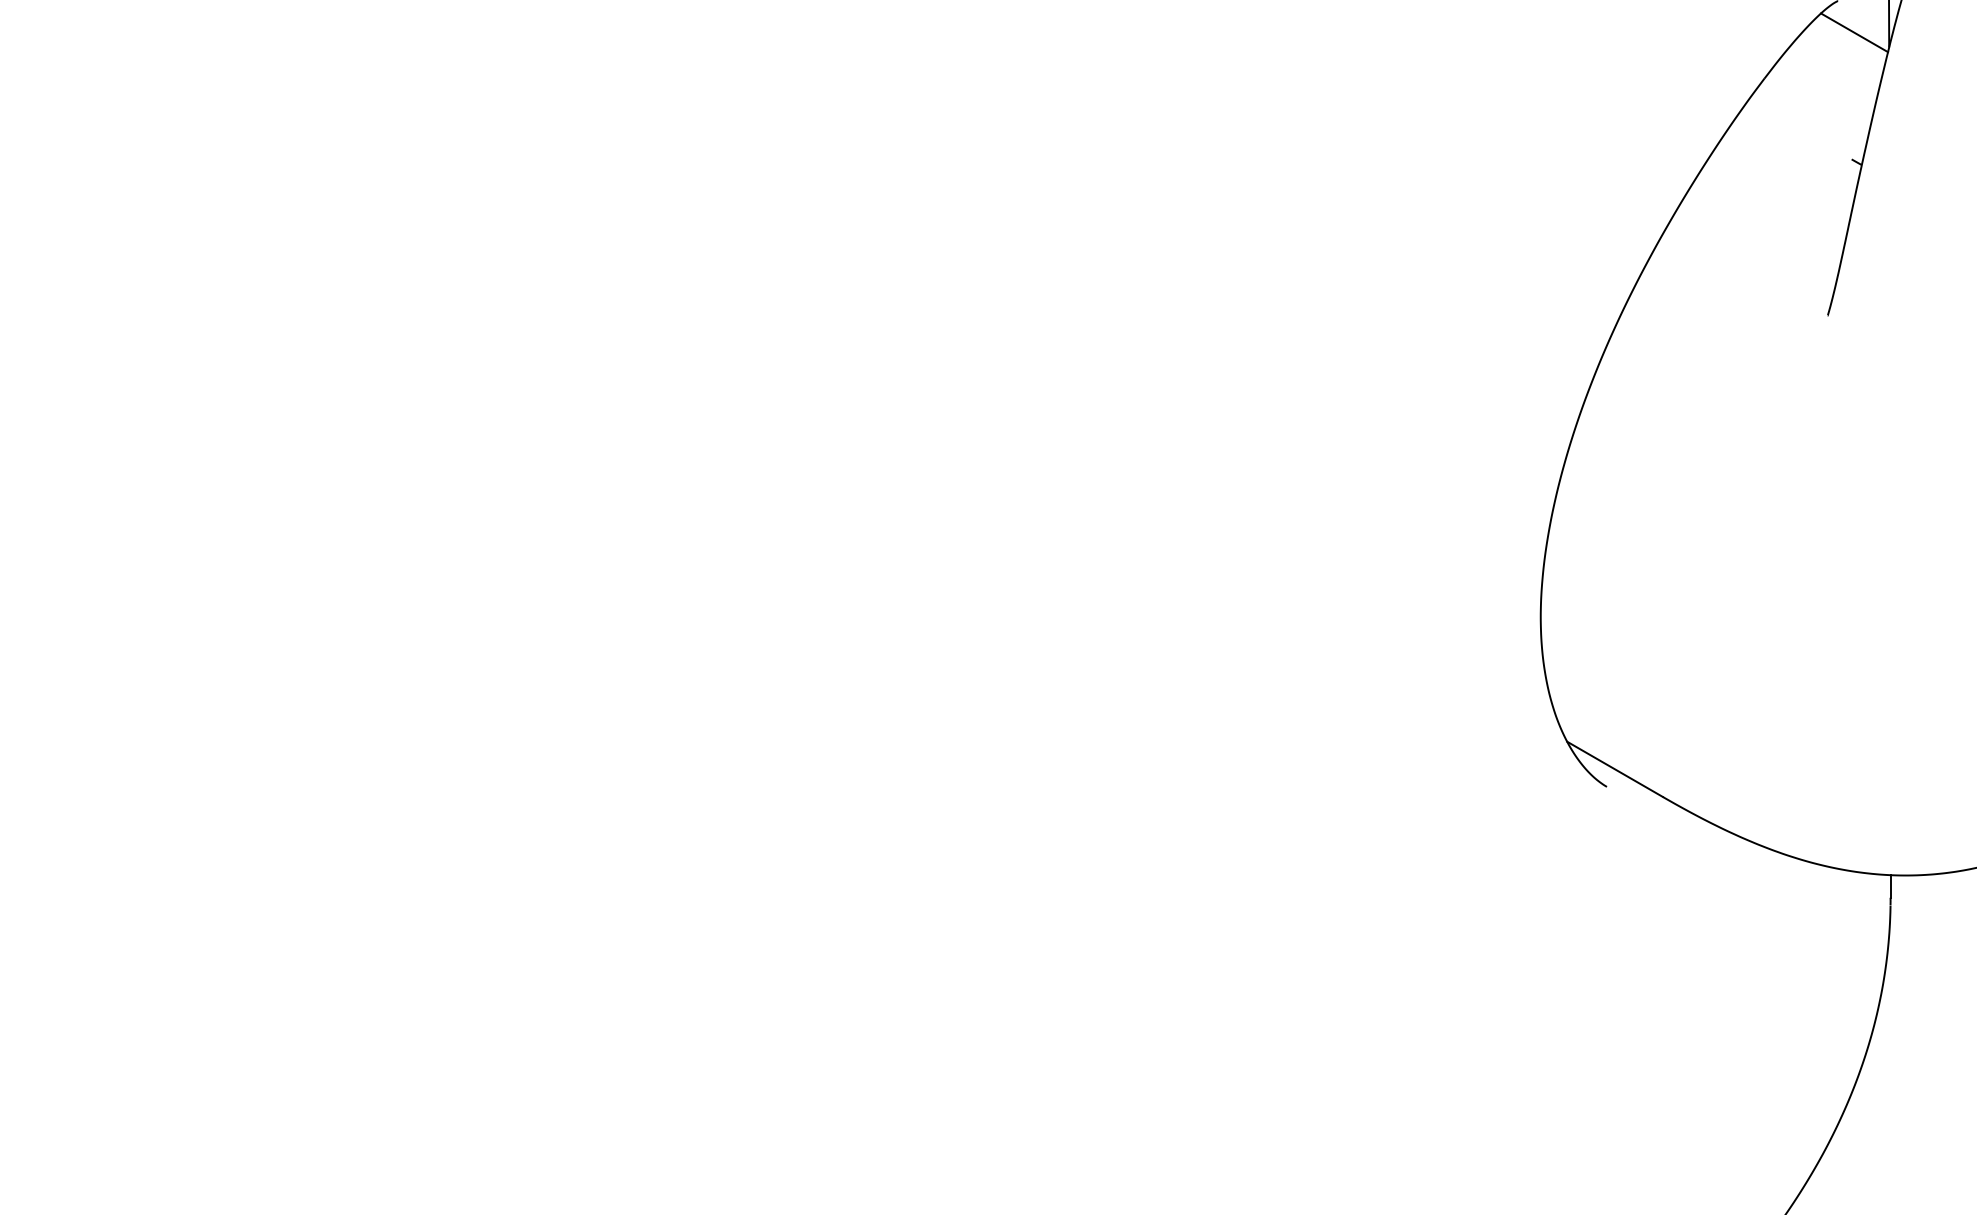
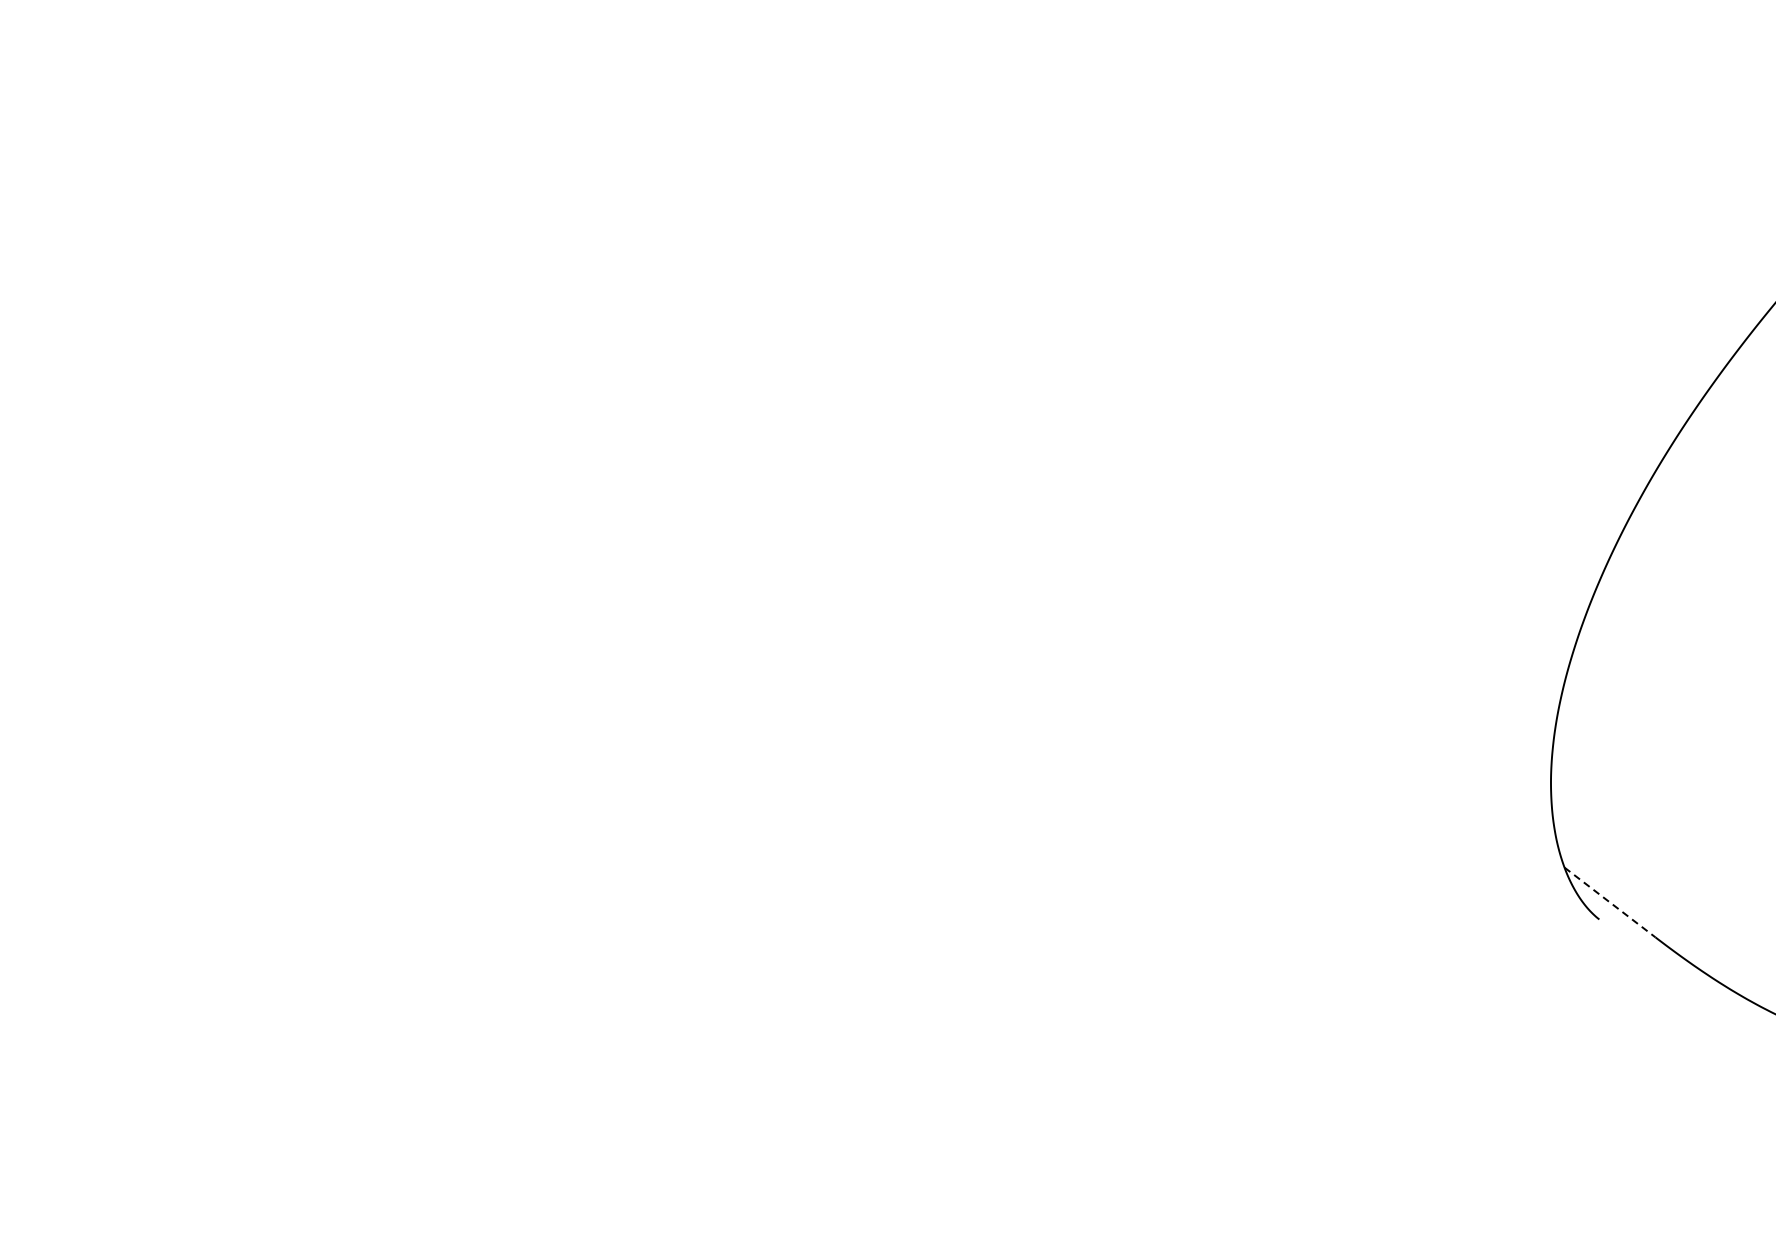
line: (1615, 769) -> (1610, 902), solid -> dashed

